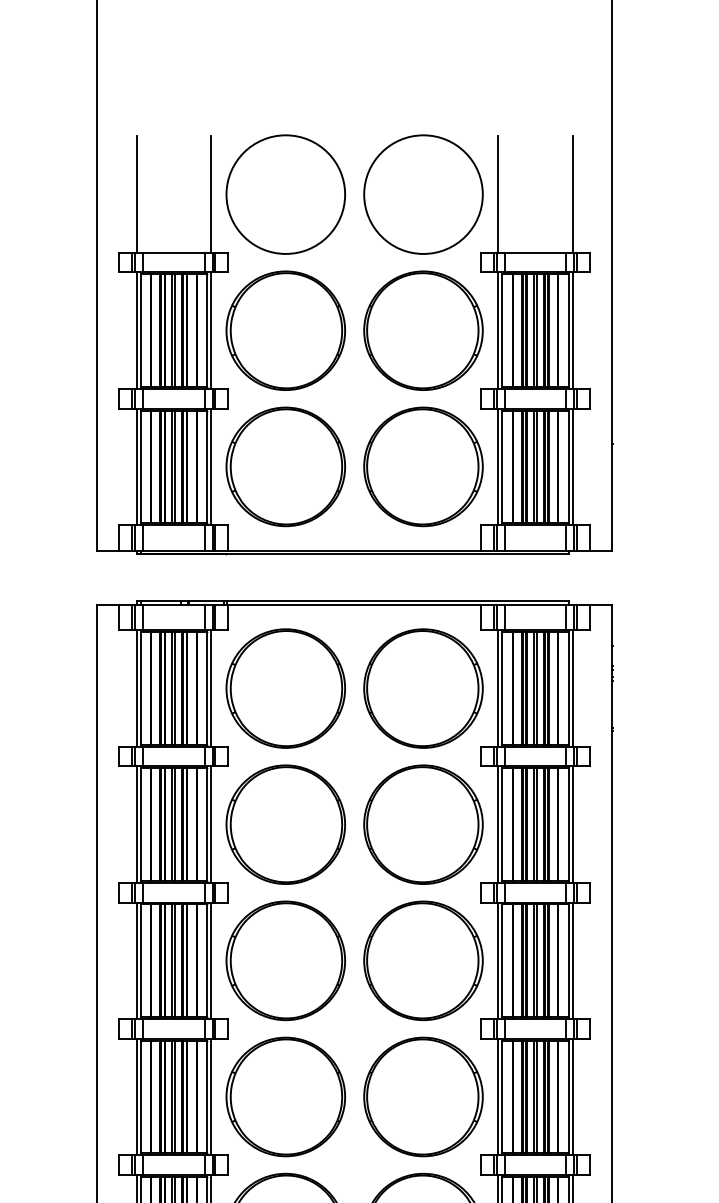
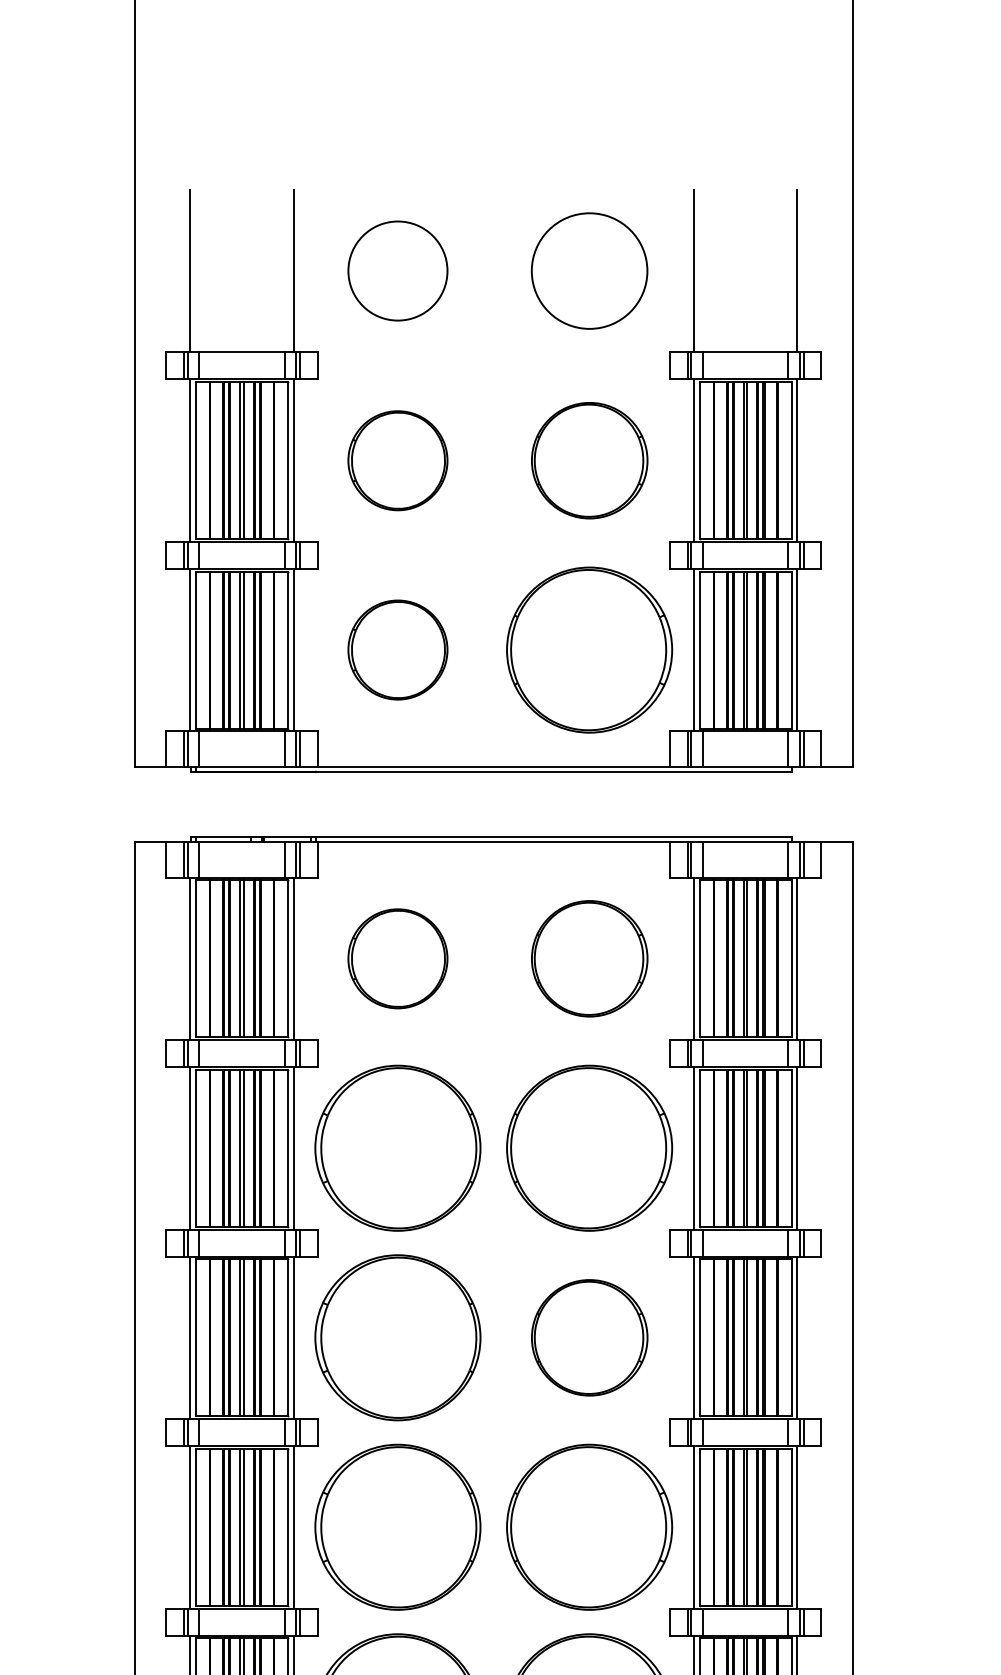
circle: (285, 194) -> (397, 270), size x0.6
circle: (423, 194) -> (589, 270), size x0.7
part: (285, 330) -> (397, 460), size x0.6
part: (423, 330) -> (589, 460), size x0.7
part: (285, 466) -> (397, 649), size x0.6
part: (285, 688) -> (397, 958), size x0.6
part: (423, 688) -> (589, 958), size x0.7
part: (423, 960) -> (589, 1337), size x0.7

